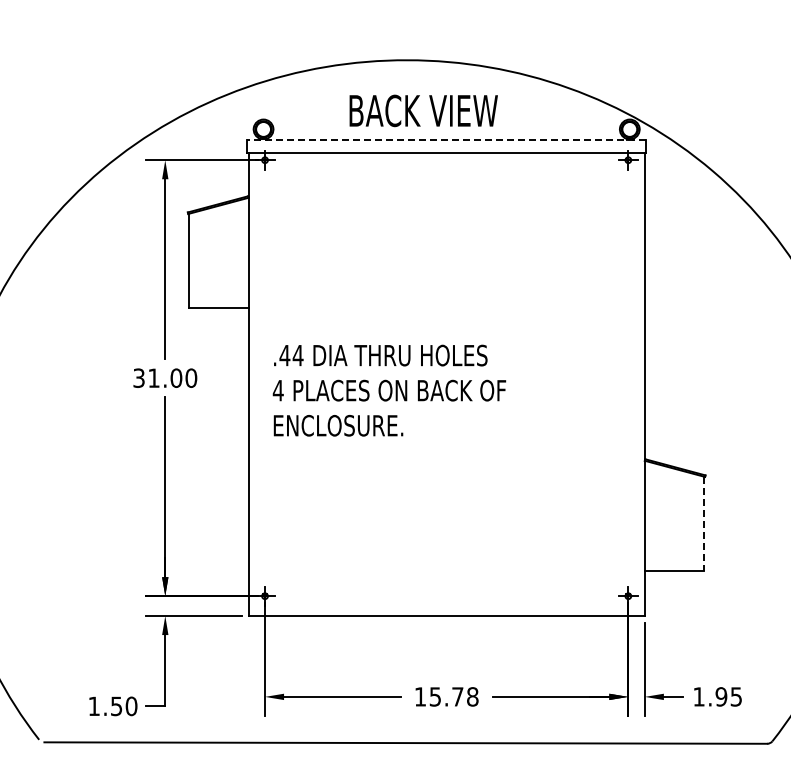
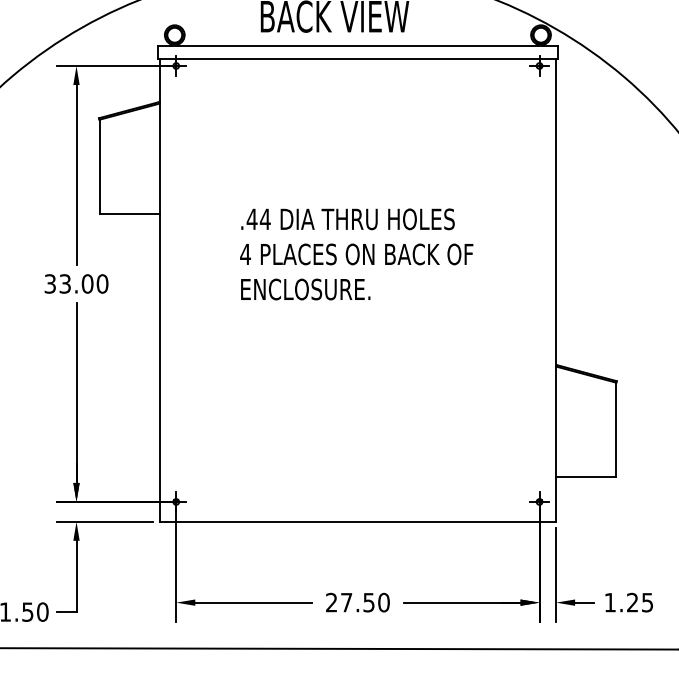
line: (446, 140) -> (357, 46), dashed -> solid
text: (153, 377) -> (64, 283), 31.00 -> 33.00
text: (389, 390) -> (356, 254), moved
line: (704, 524) -> (615, 430), dashed -> solid
text: (446, 696) -> (357, 602), 15.78 -> 27.50
text: (721, 696) -> (632, 602), 1.95 -> 1.25

